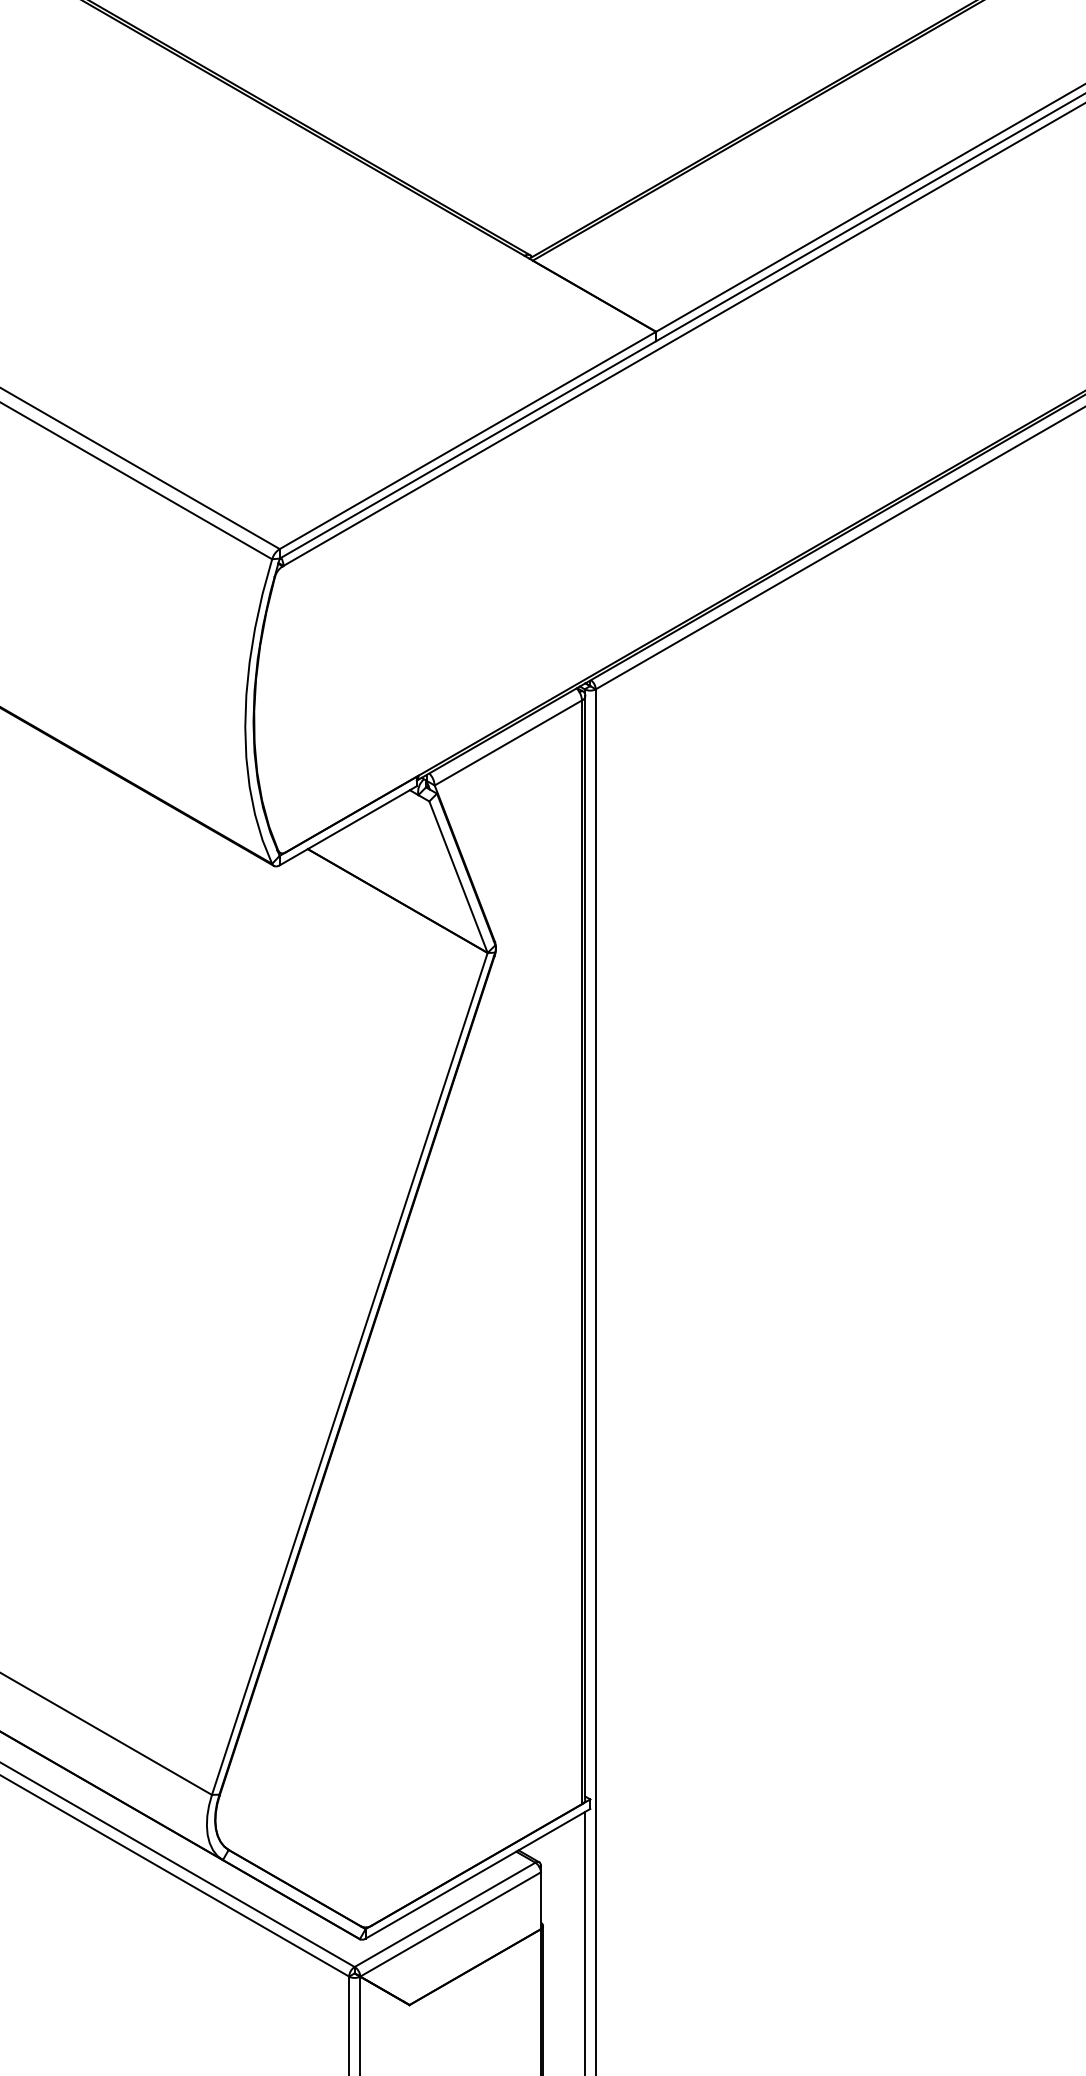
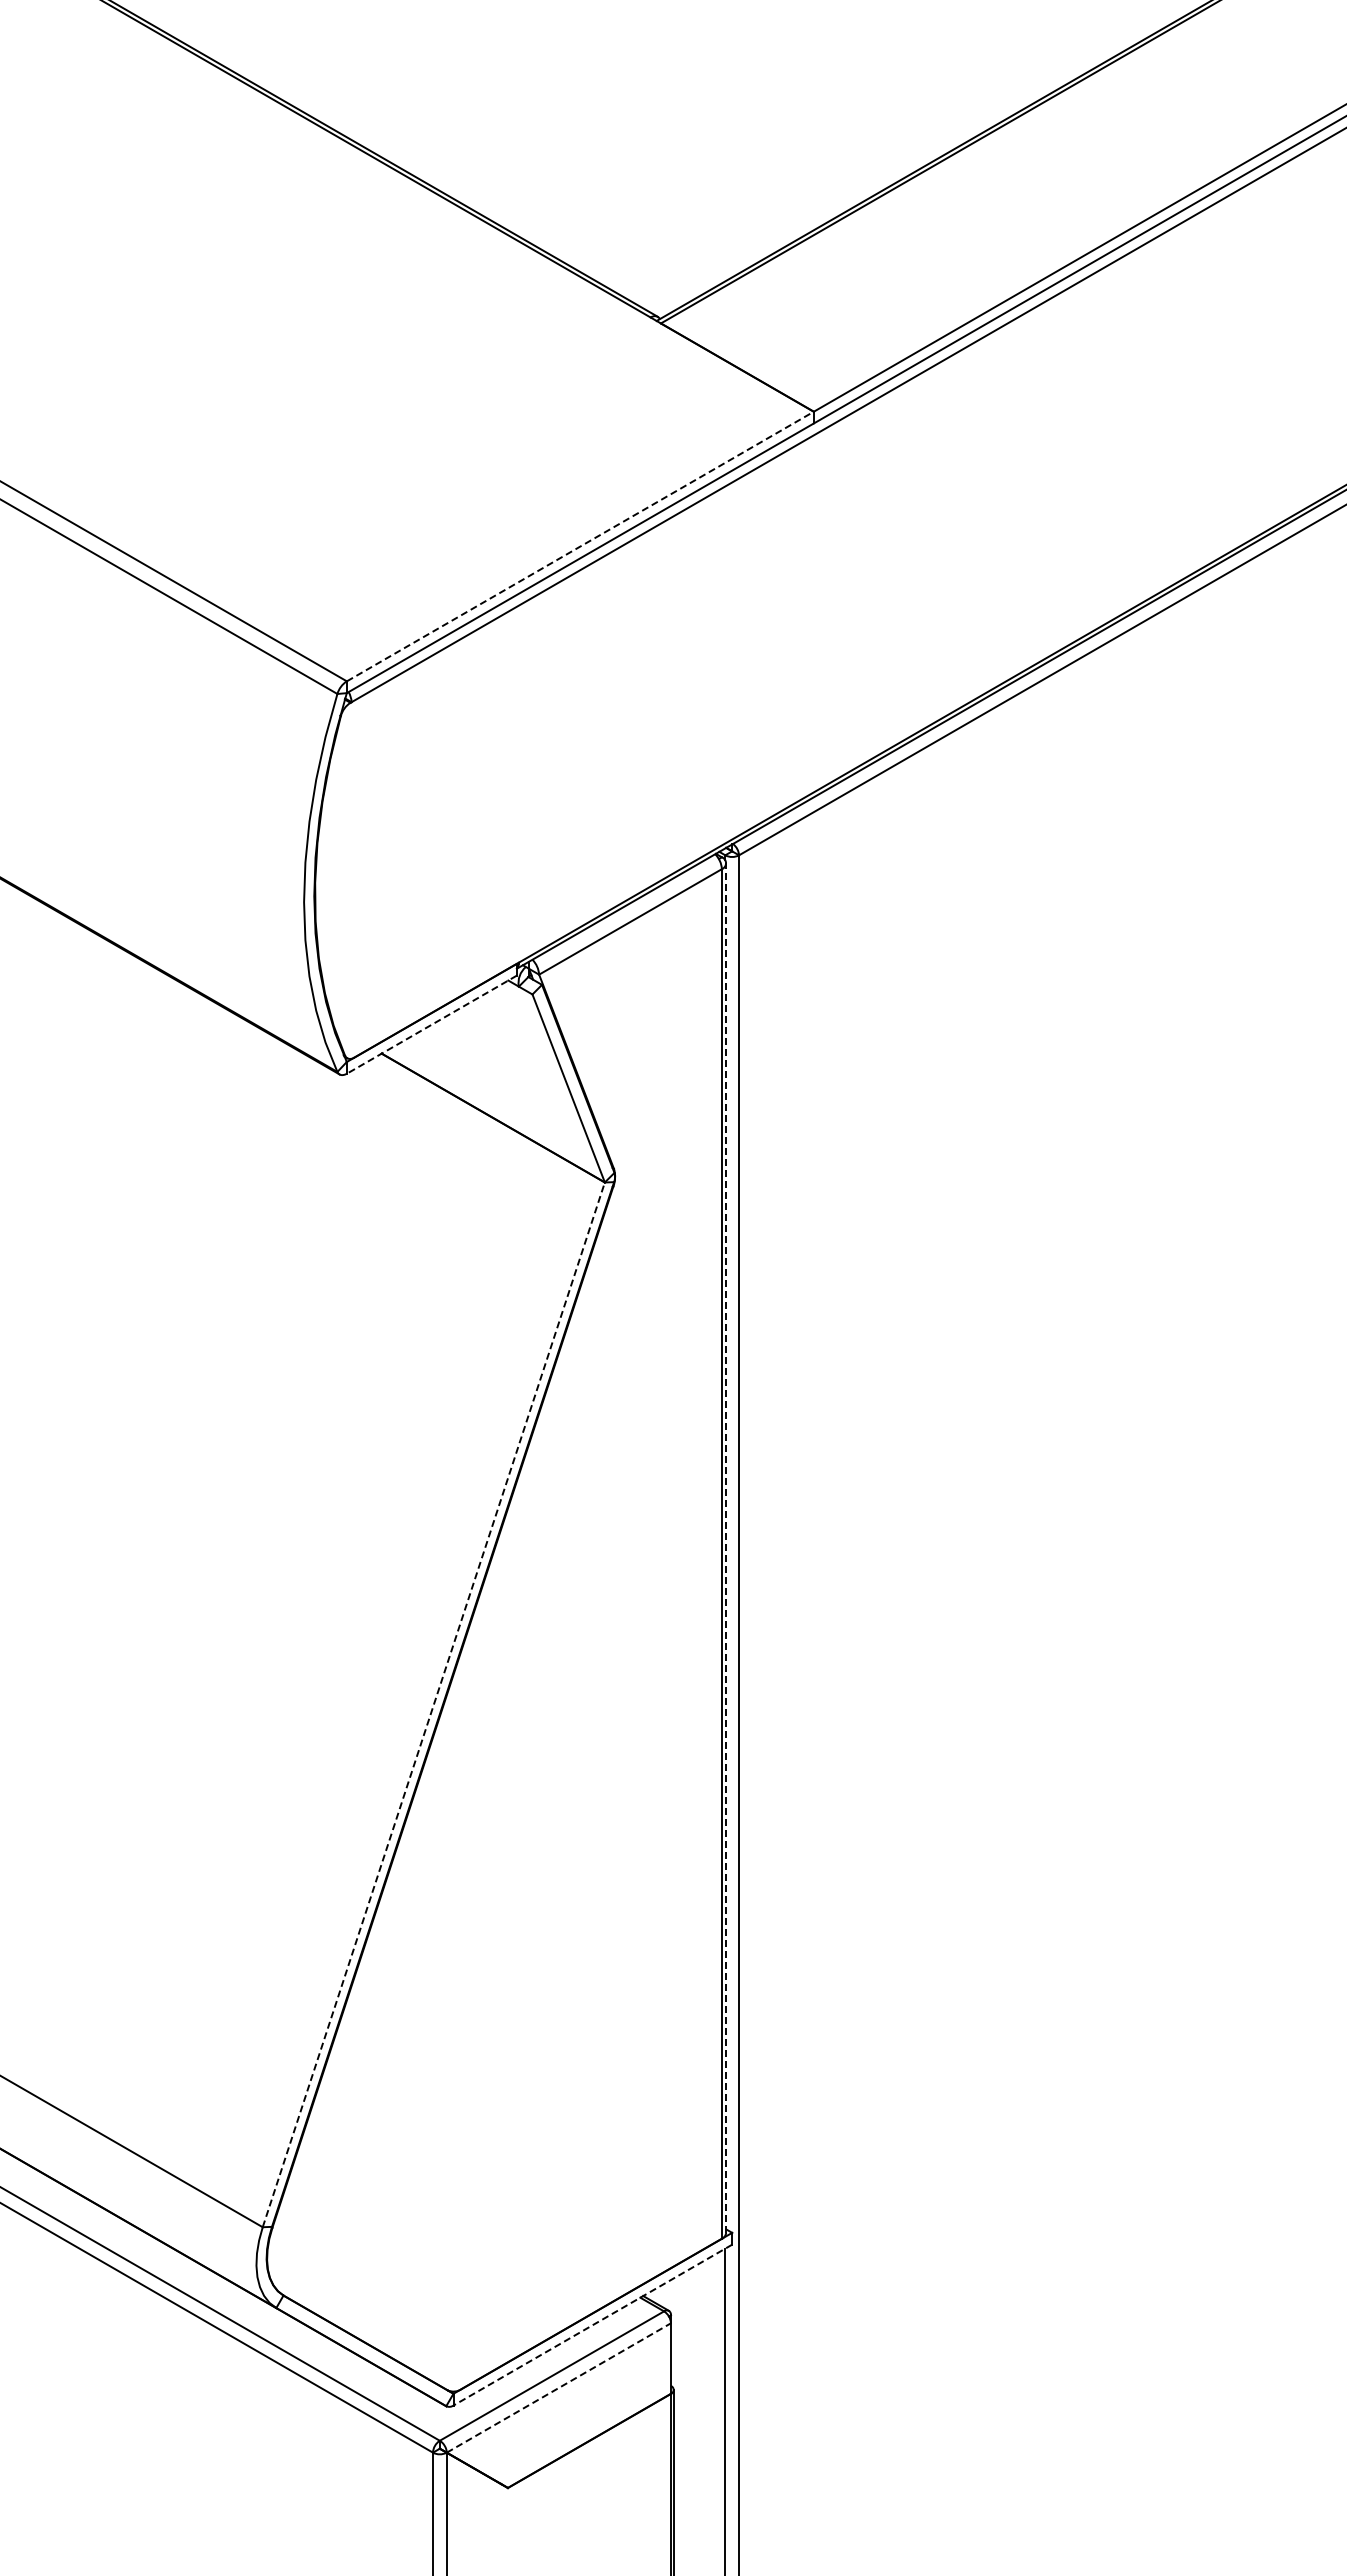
line: (468, 440) -> (580, 546), solid -> dashed
line: (347, 825) -> (431, 1024), solid -> dashed
line: (585, 1247) -> (726, 1548), solid -> dashed
line: (349, 1373) -> (433, 1704), solid -> dashed
line: (477, 1874) -> (592, 2325), solid -> dashed
line: (451, 1924) -> (559, 2387), solid -> dashed

